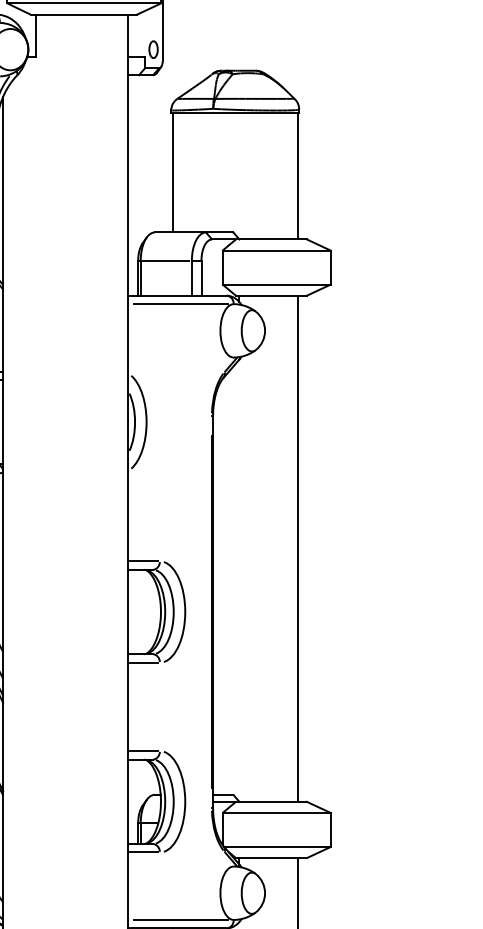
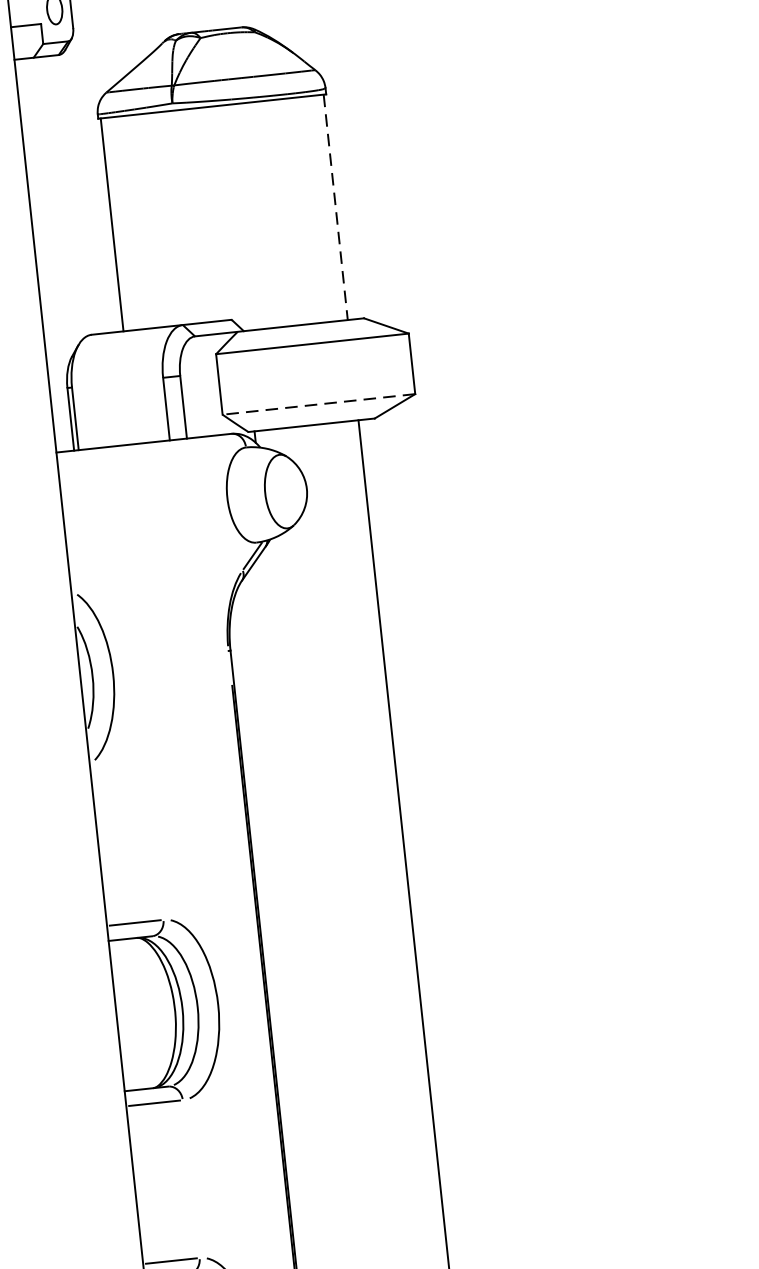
line: (297, 176) -> (335, 207), solid -> dashed
line: (166, 260) -> (117, 382), removed
line: (276, 284) -> (318, 404), solid -> dashed
line: (180, 304) -> (151, 458), removed

